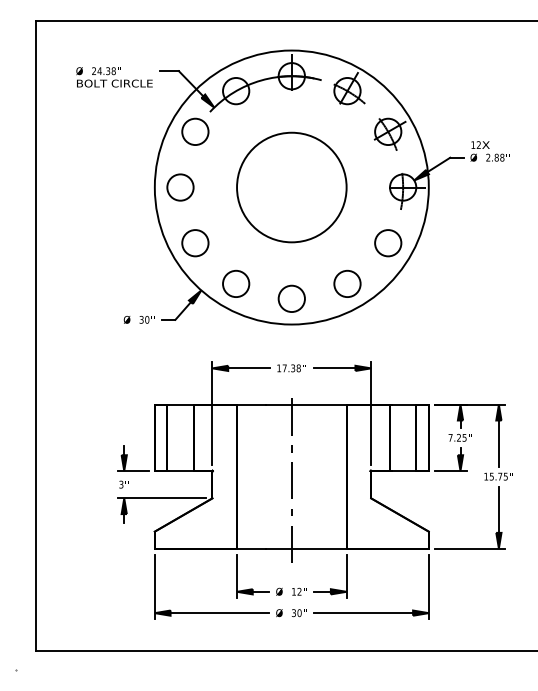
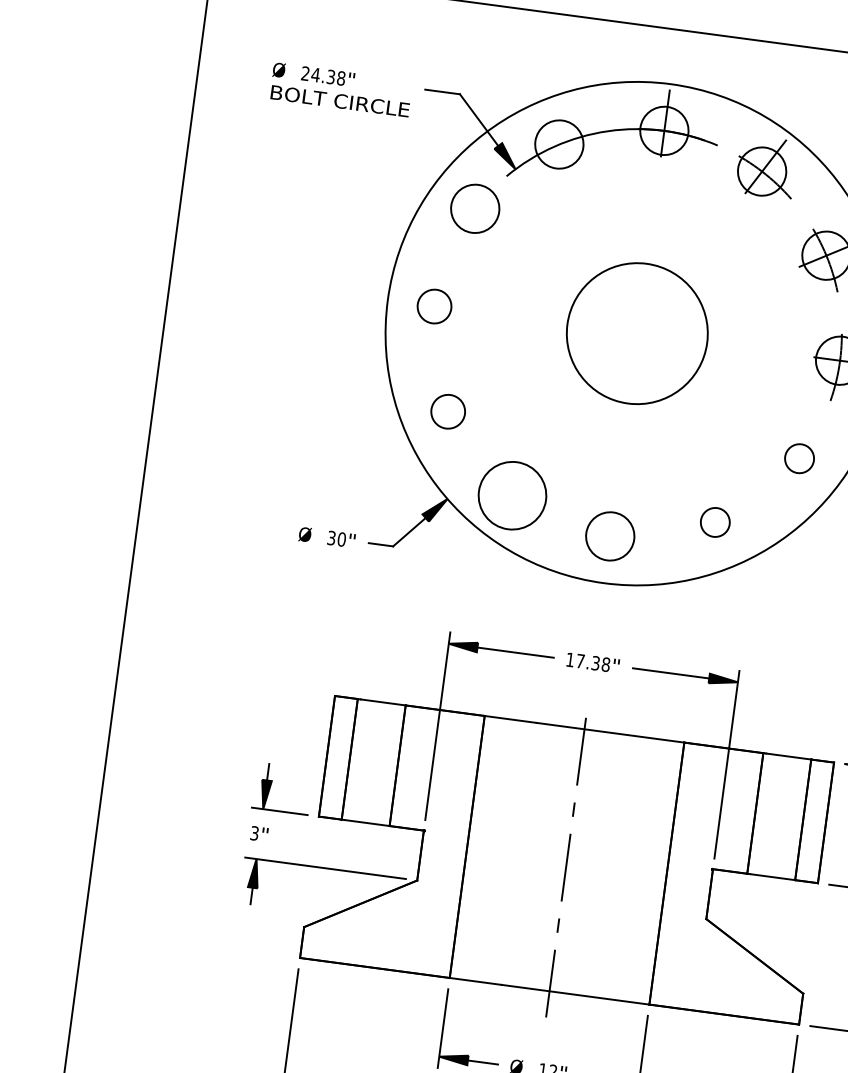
circle: (180, 187) -> (434, 306), size x0.7
circle: (291, 187) -> (636, 333), size x0.7
circle: (195, 243) -> (448, 412), size x0.7
circle: (388, 243) -> (799, 459), size x0.6
circle: (236, 283) -> (513, 494), size x1.4
circle: (347, 283) -> (715, 521), size x0.6

